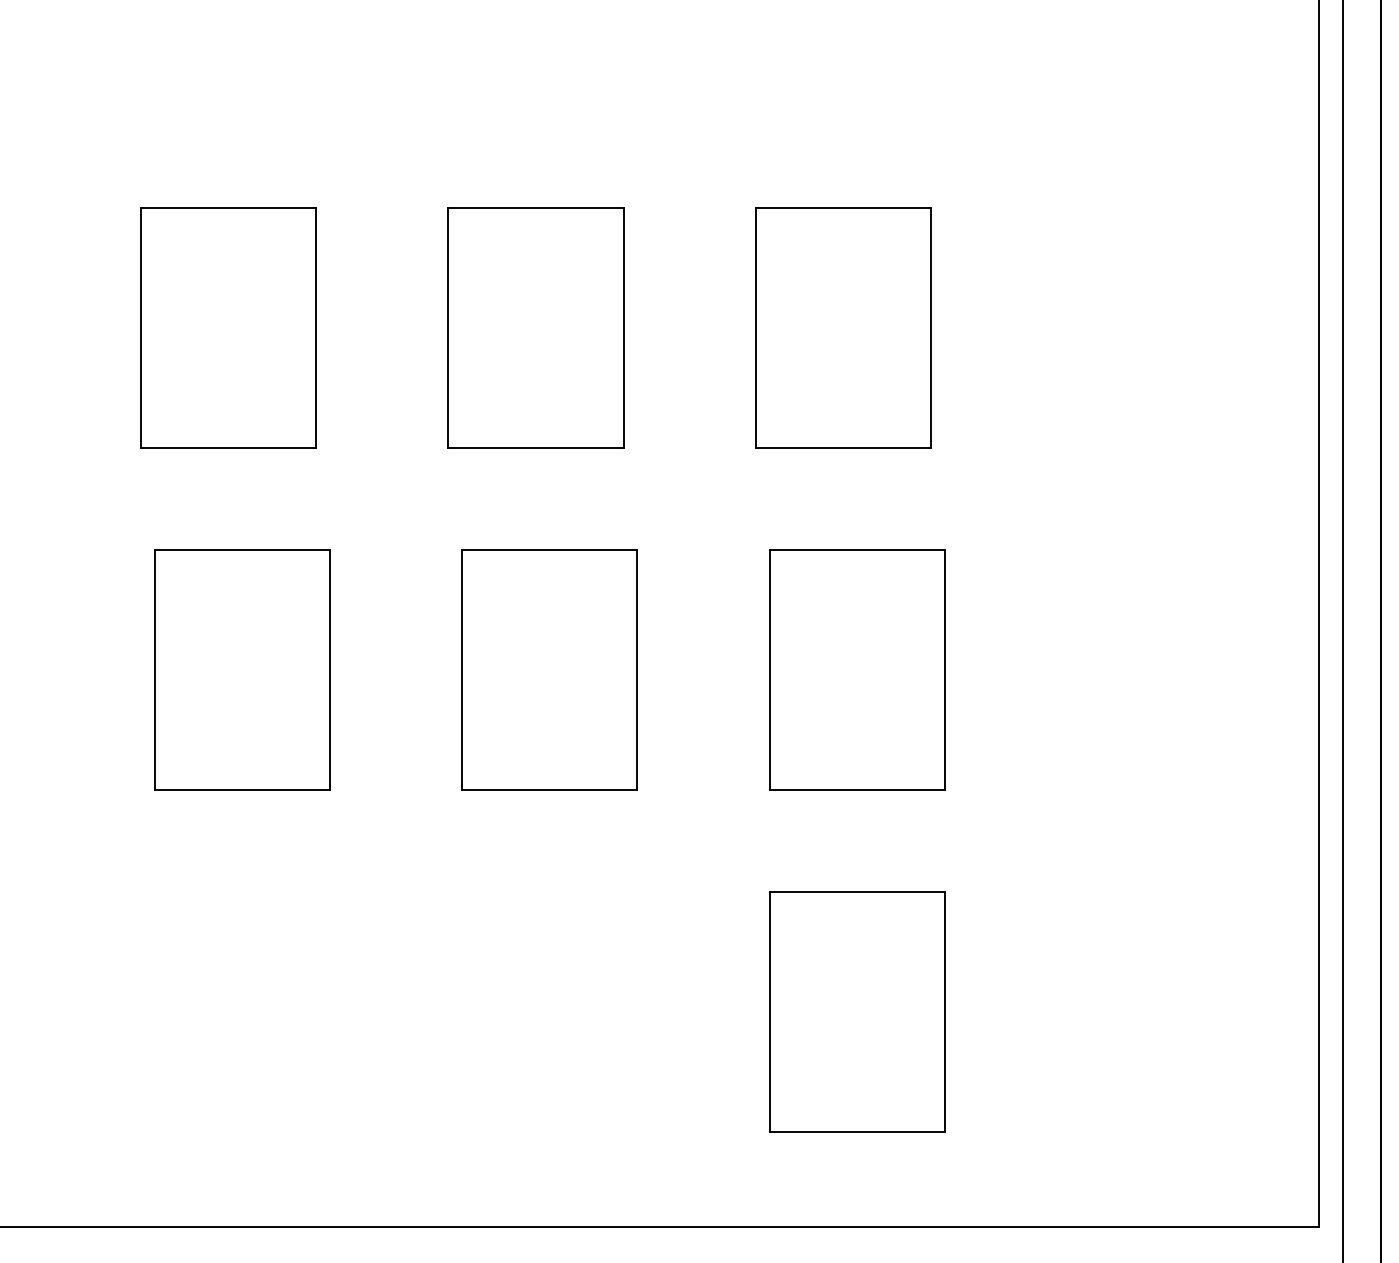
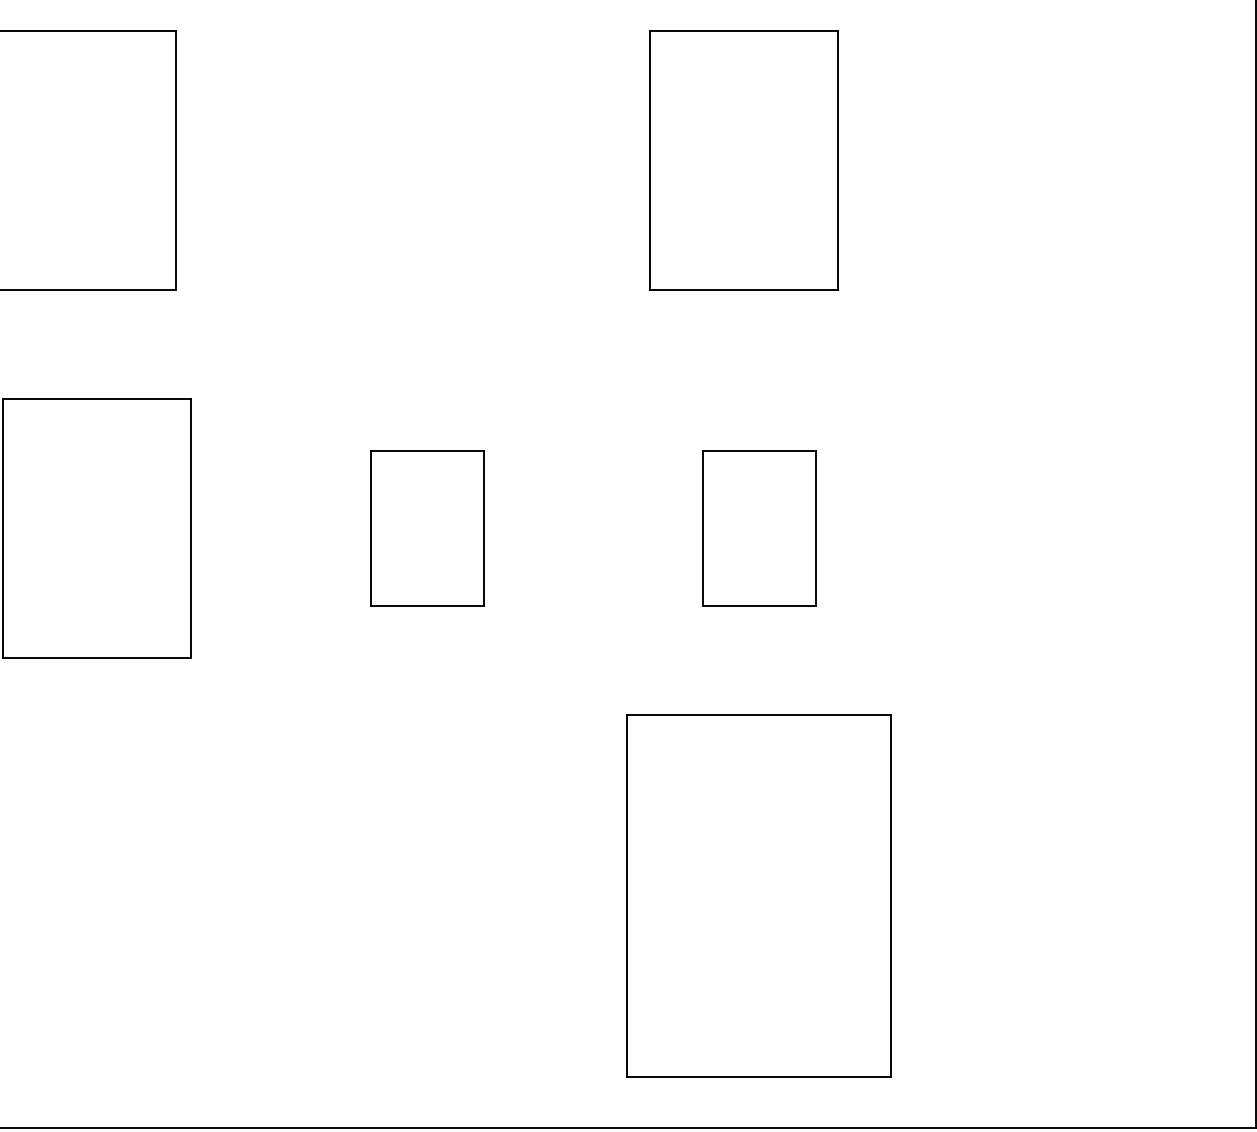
part: (535, 327) -> (412, 159), removed
part: (549, 669) -> (427, 527), size x0.6
part: (857, 669) -> (759, 527), size x0.6
part: (857, 1011) -> (759, 896), size x1.4

